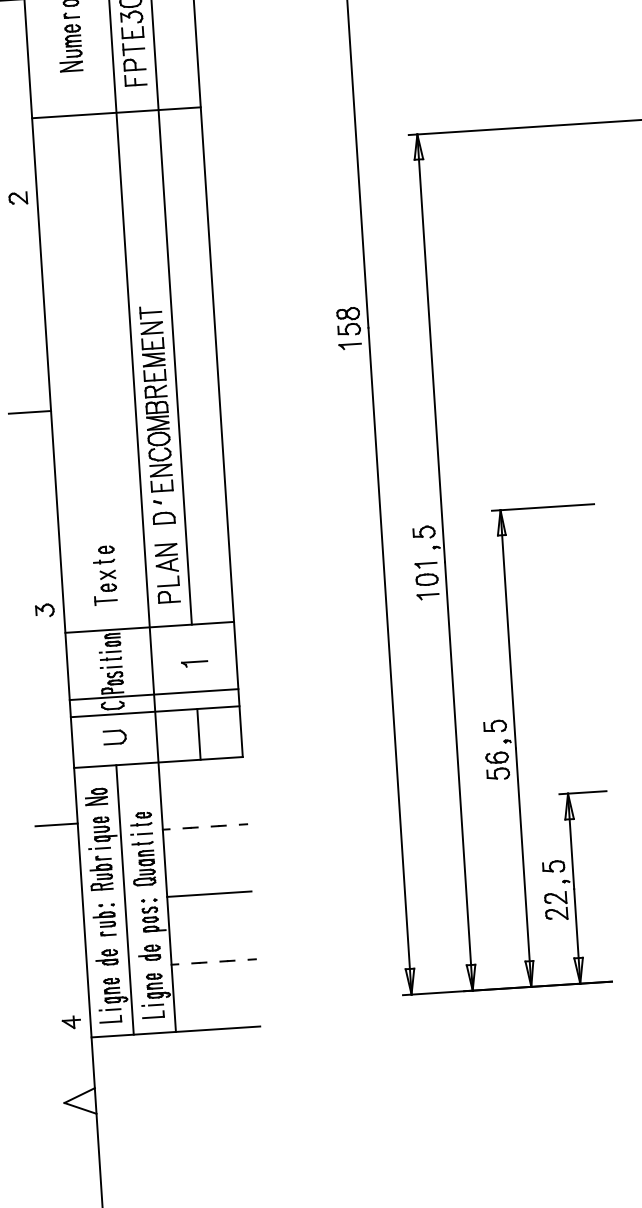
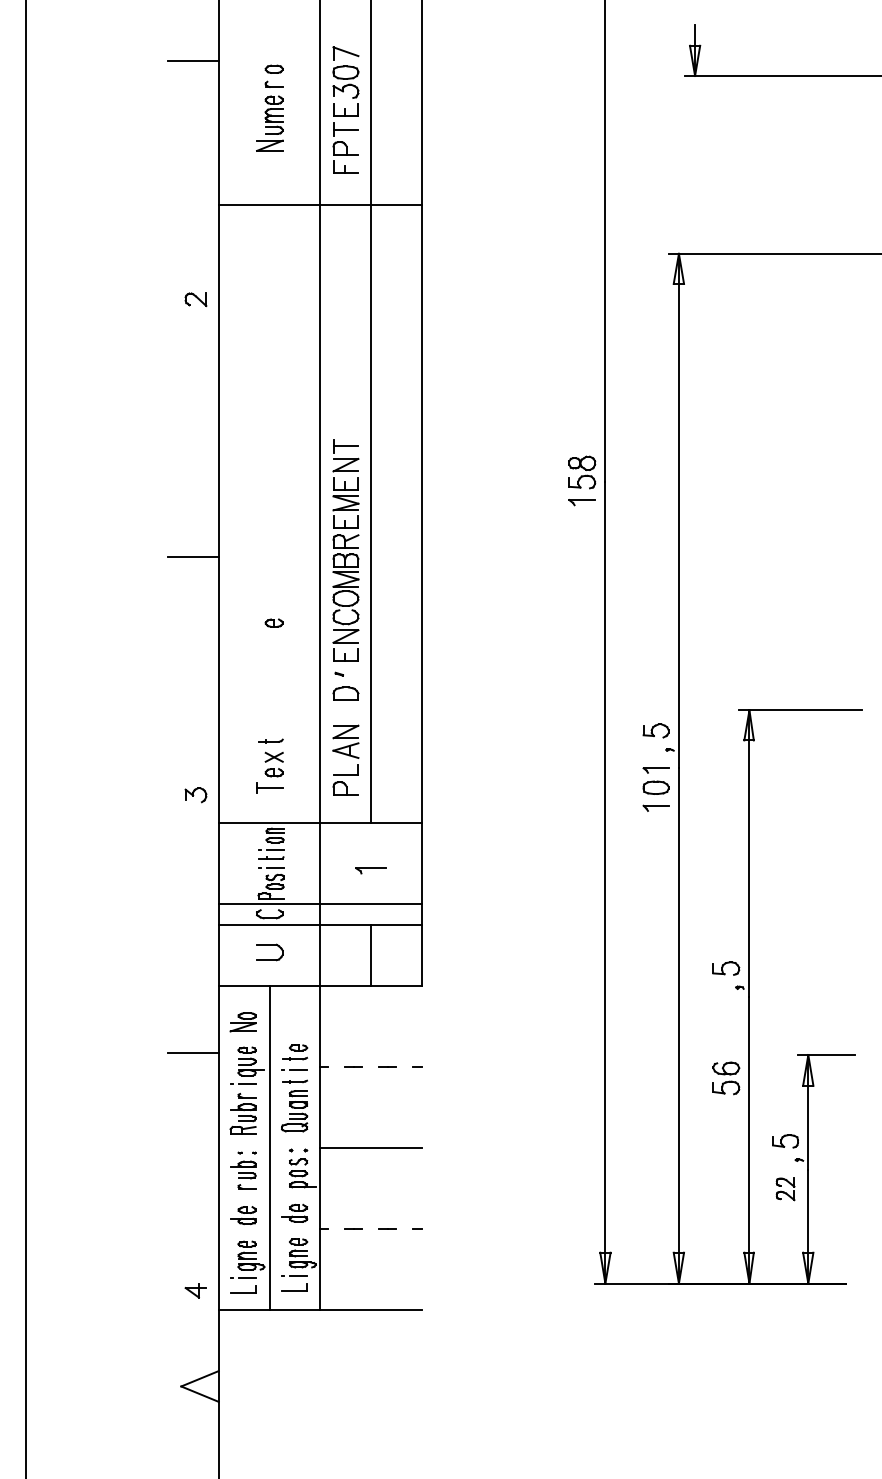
part: (105, 549) -> (273, 622), moved
part: (497, 766) -> (726, 1078), moved
part: (556, 905) -> (785, 1188), size x0.7

